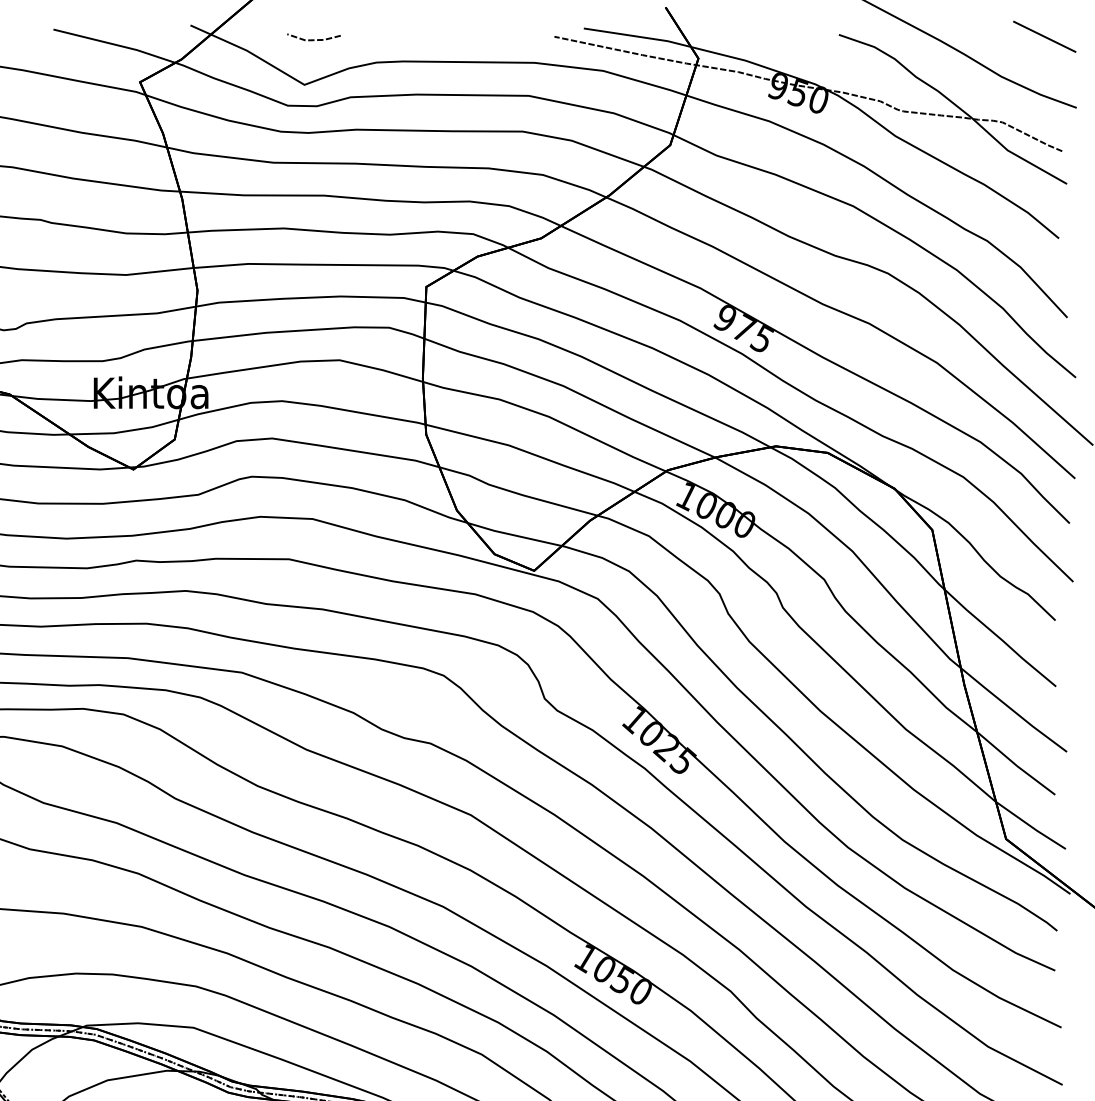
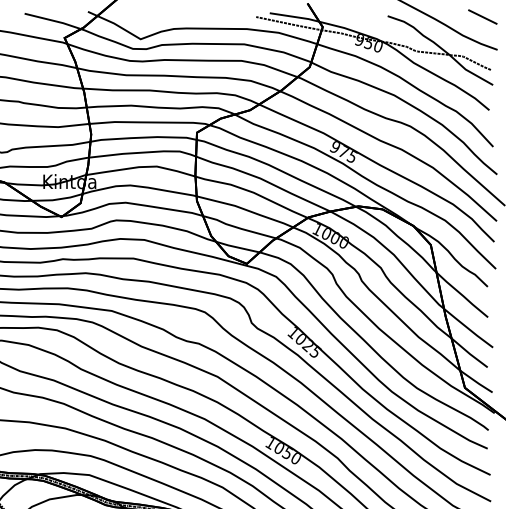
line: (312, 37) -> (144, 17), removed

